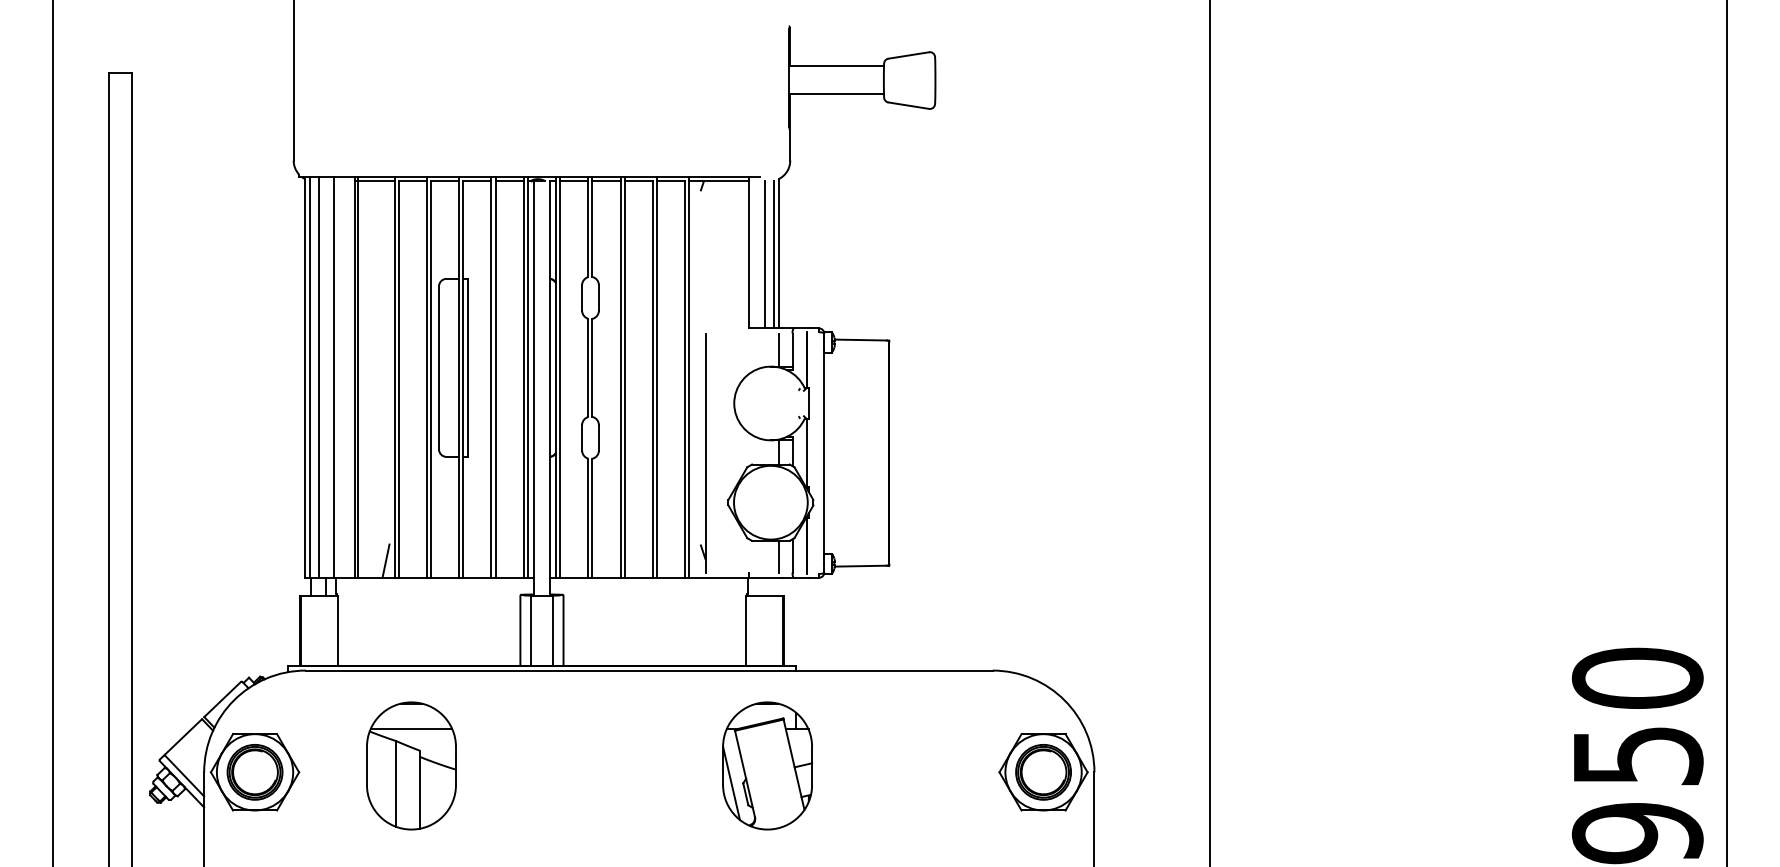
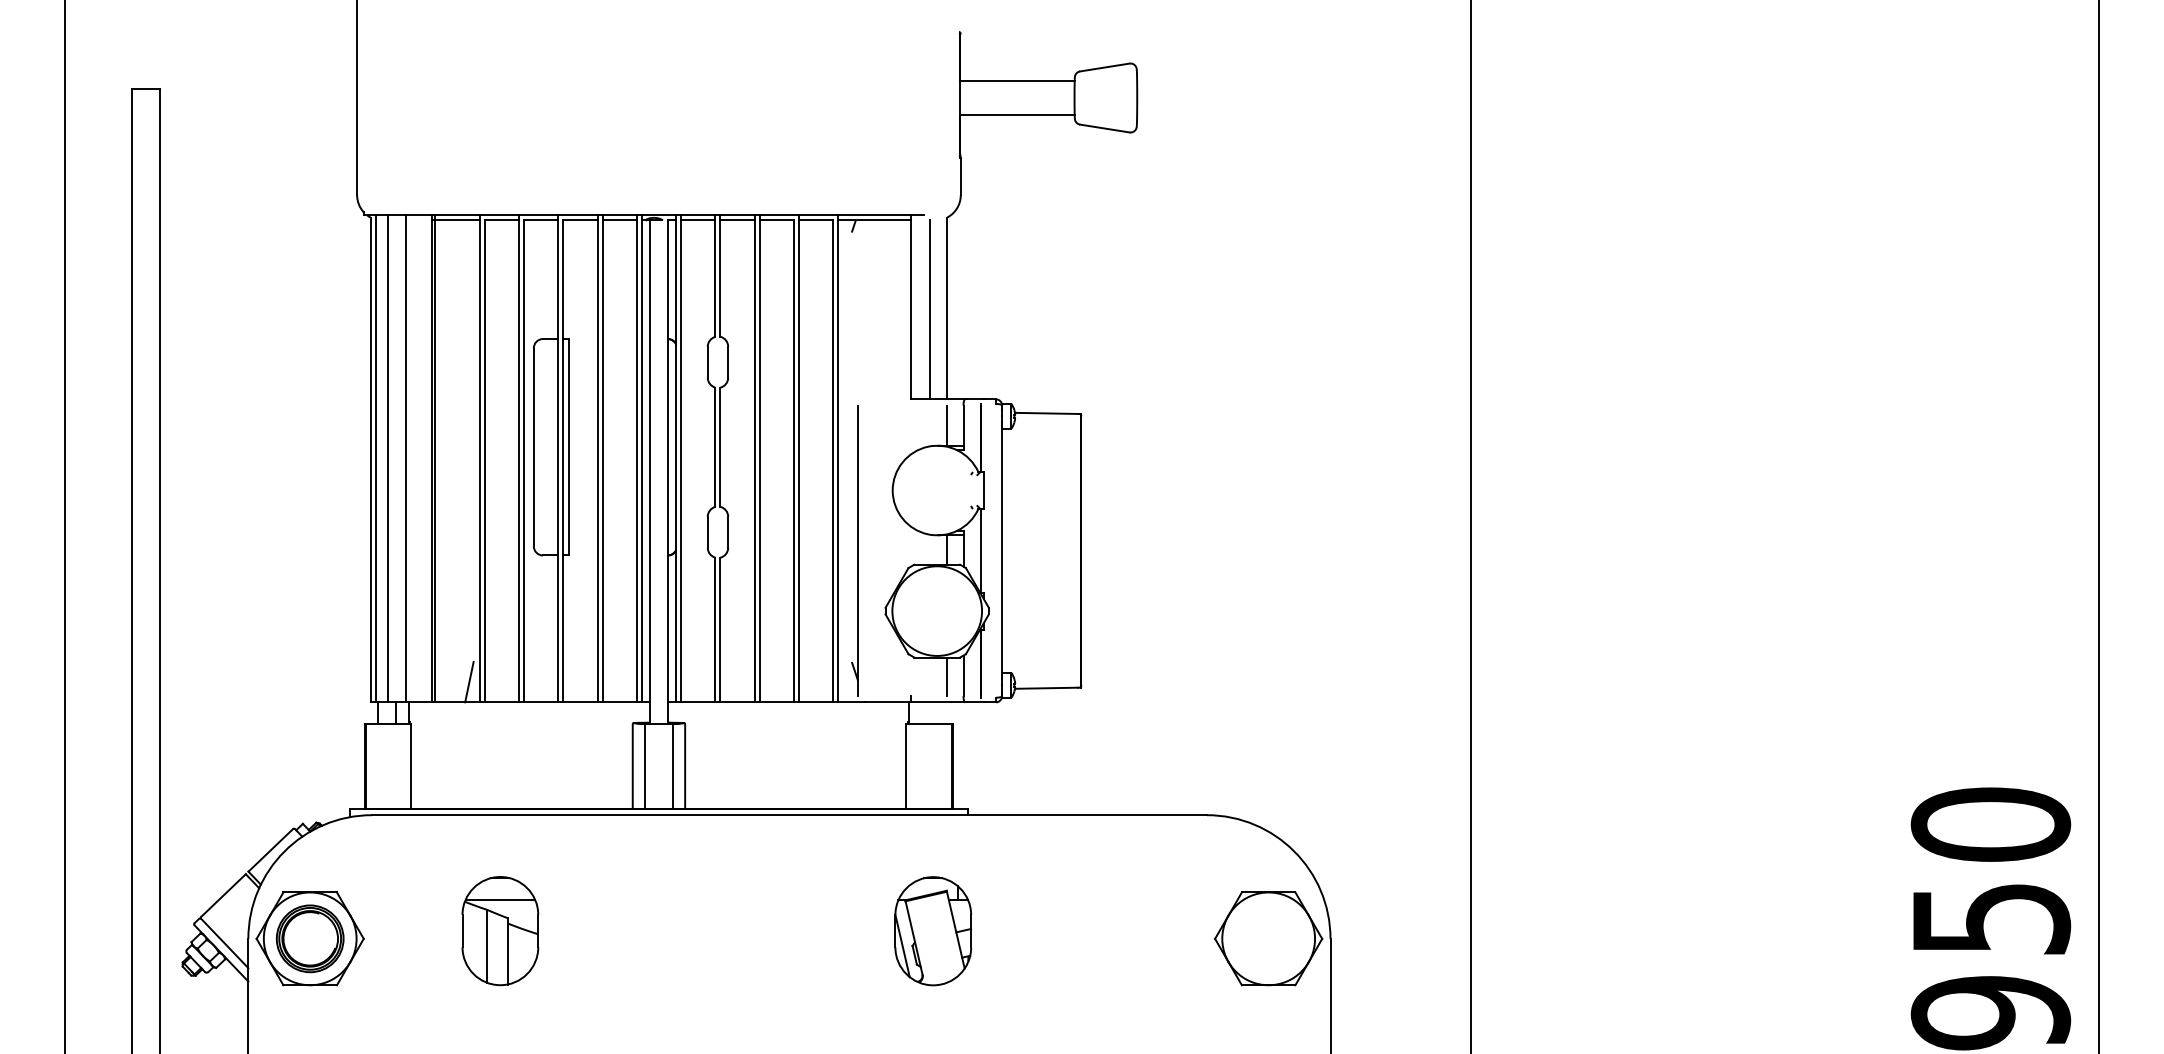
line: (774, 254) -> (941, 309), removed
part: (411, 765) -> (500, 930), size x0.7
part: (767, 766) -> (933, 931), size x0.7
part: (1043, 772) -> (1268, 938), removed

